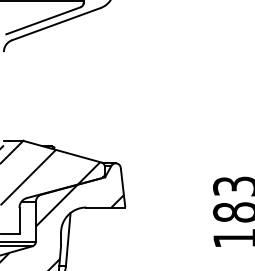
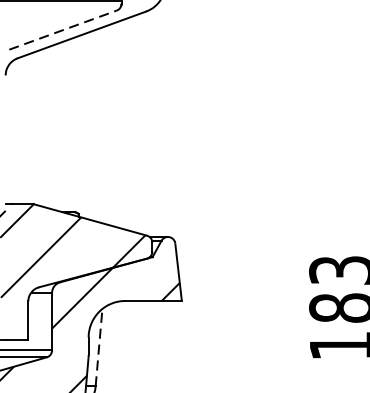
line: (43, 20) -> (63, 29), solid -> dashed
line: (68, 239) -> (99, 347), solid -> dashed

